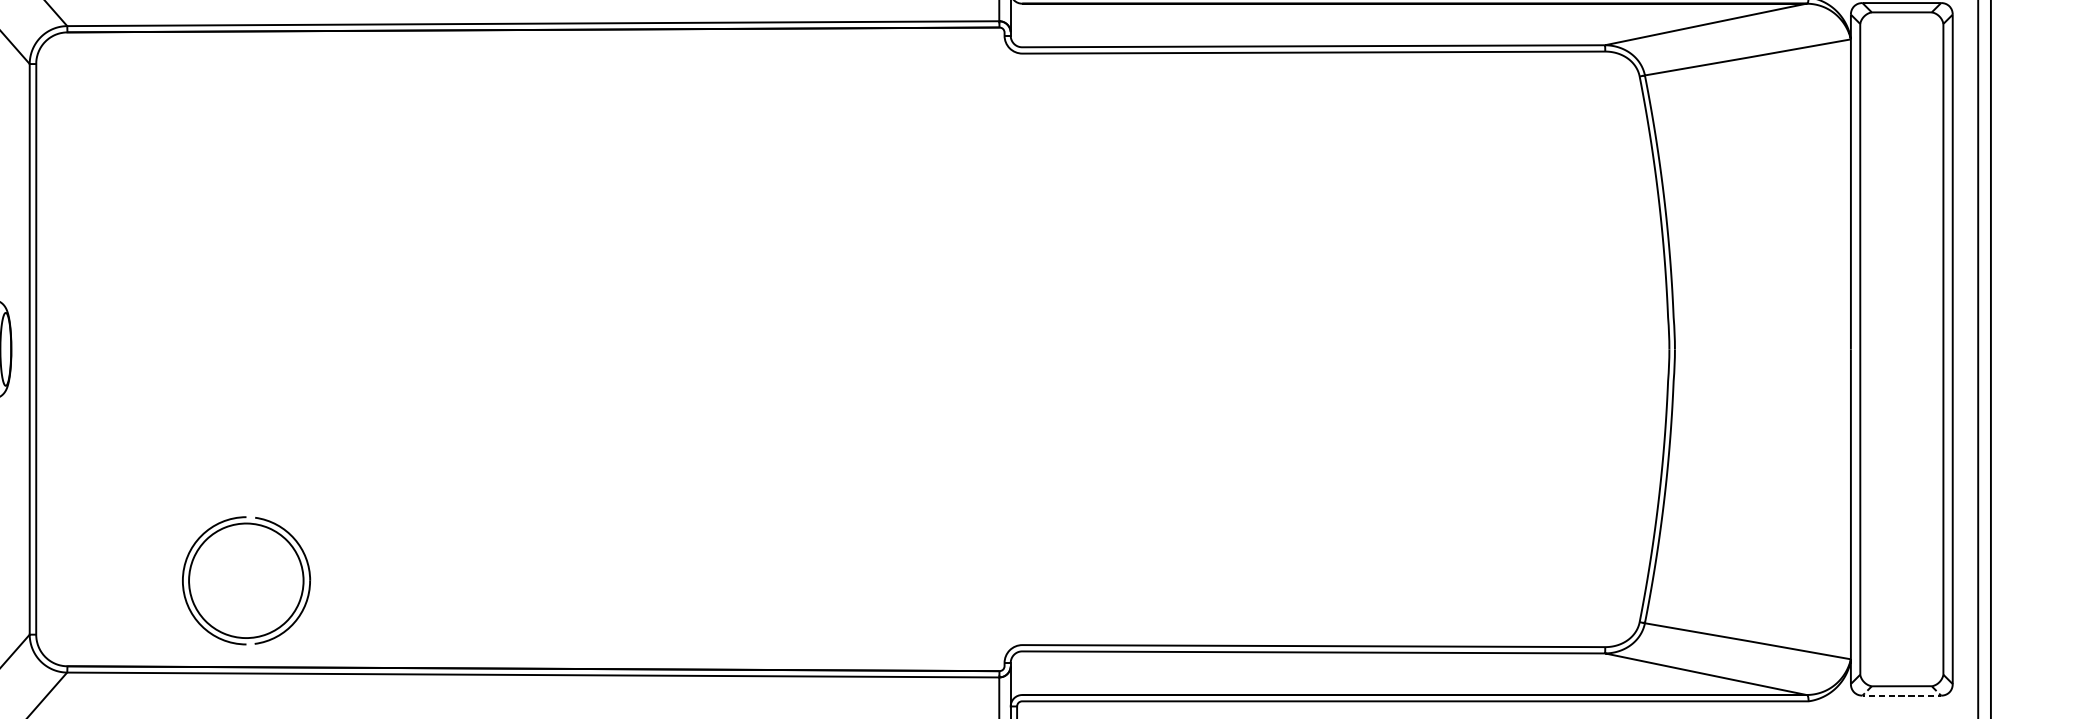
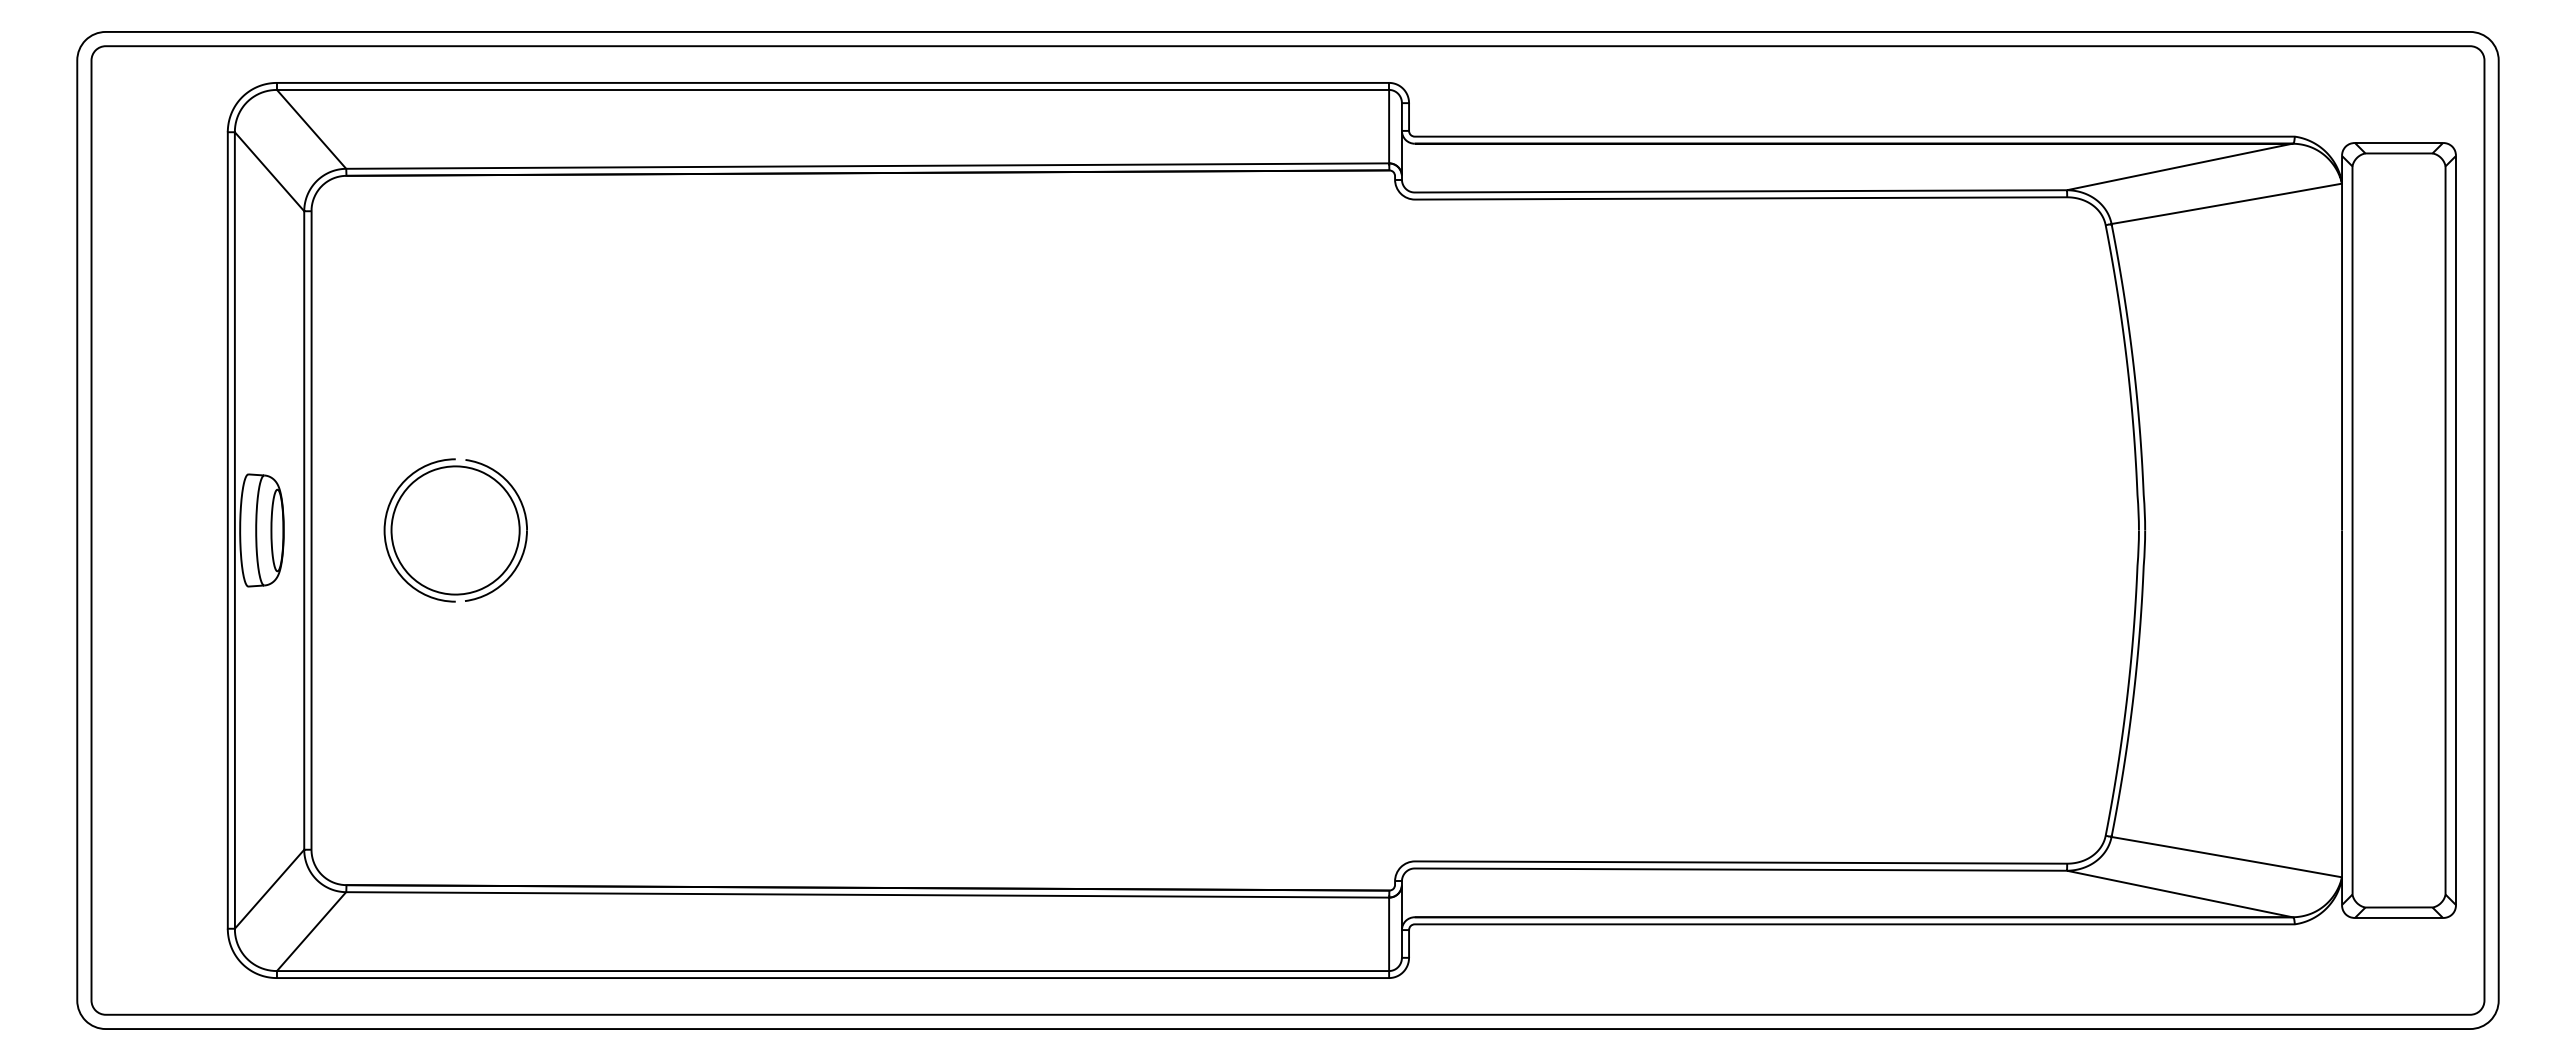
part: (246, 580) -> (455, 530), moved
line: (1902, 695) -> (2399, 917), dashed -> solid

